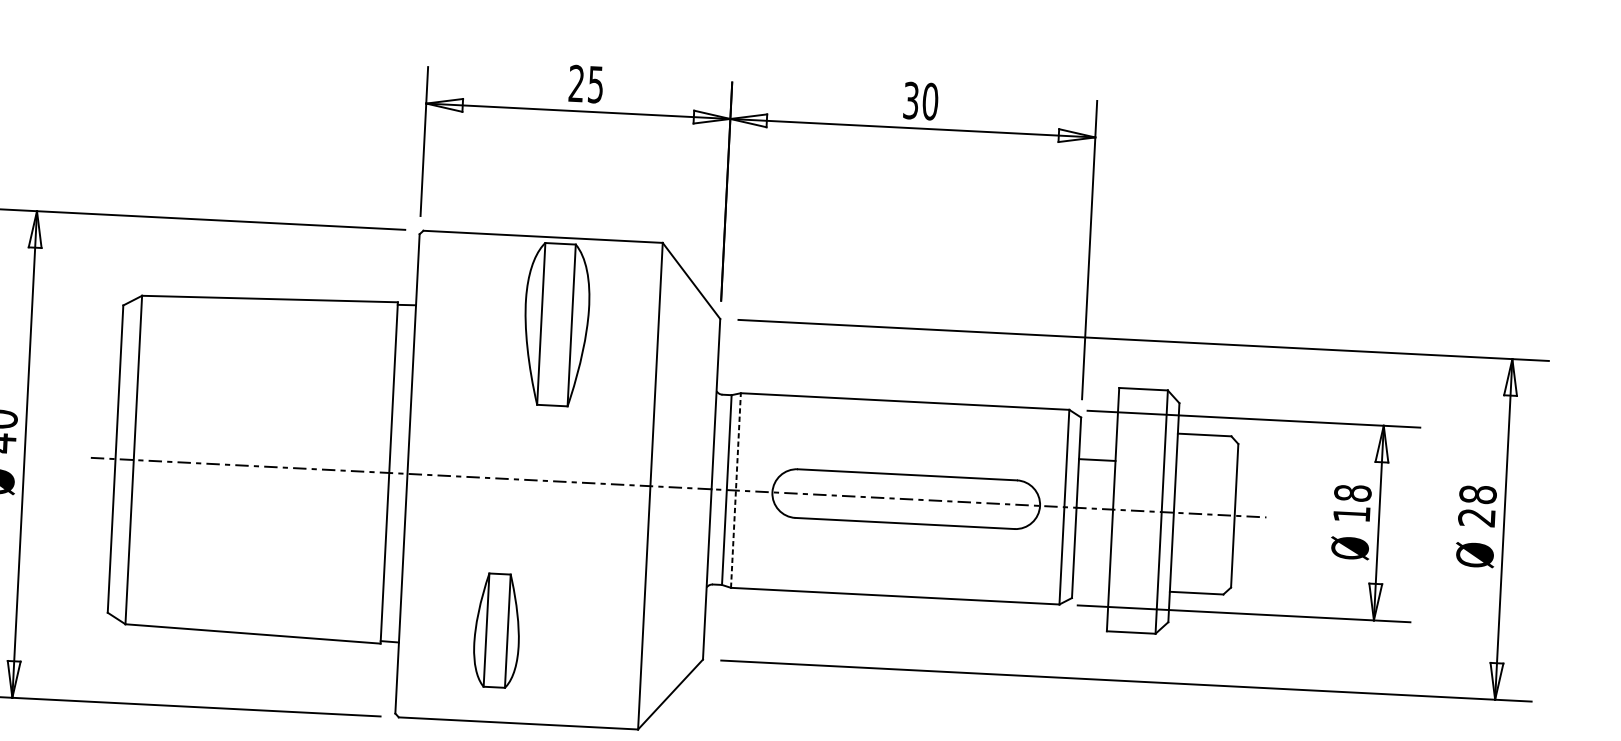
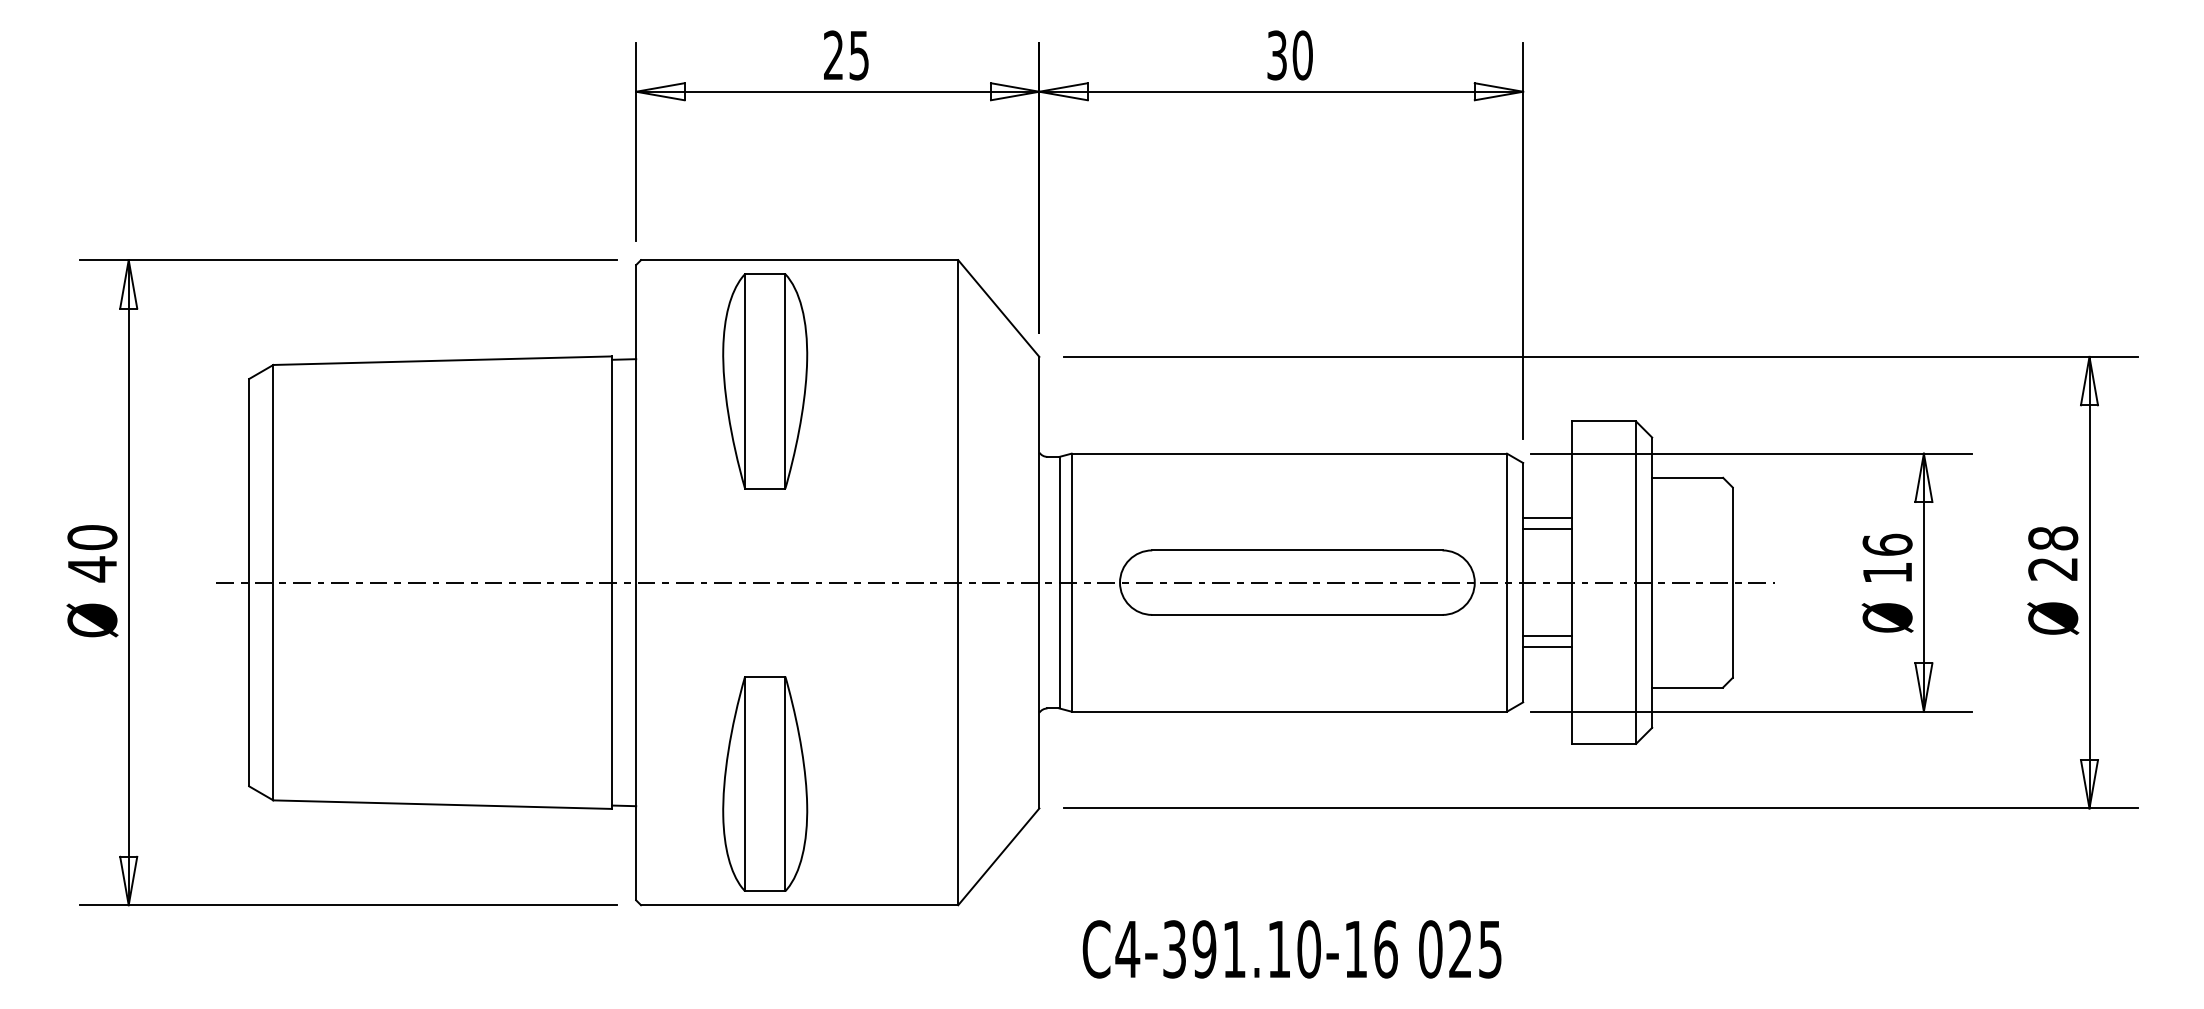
part: (556, 324) -> (765, 381), moved
line: (1096, 468) -> (1547, 529), added
line: (735, 490) -> (1071, 582), dashed -> solid
text: (1352, 492) -> (1887, 544), 18 -> 16
line: (1092, 549) -> (1547, 636), added
line: (1092, 557) -> (1547, 647), added
part: (497, 630) -> (765, 783), size x1.43

